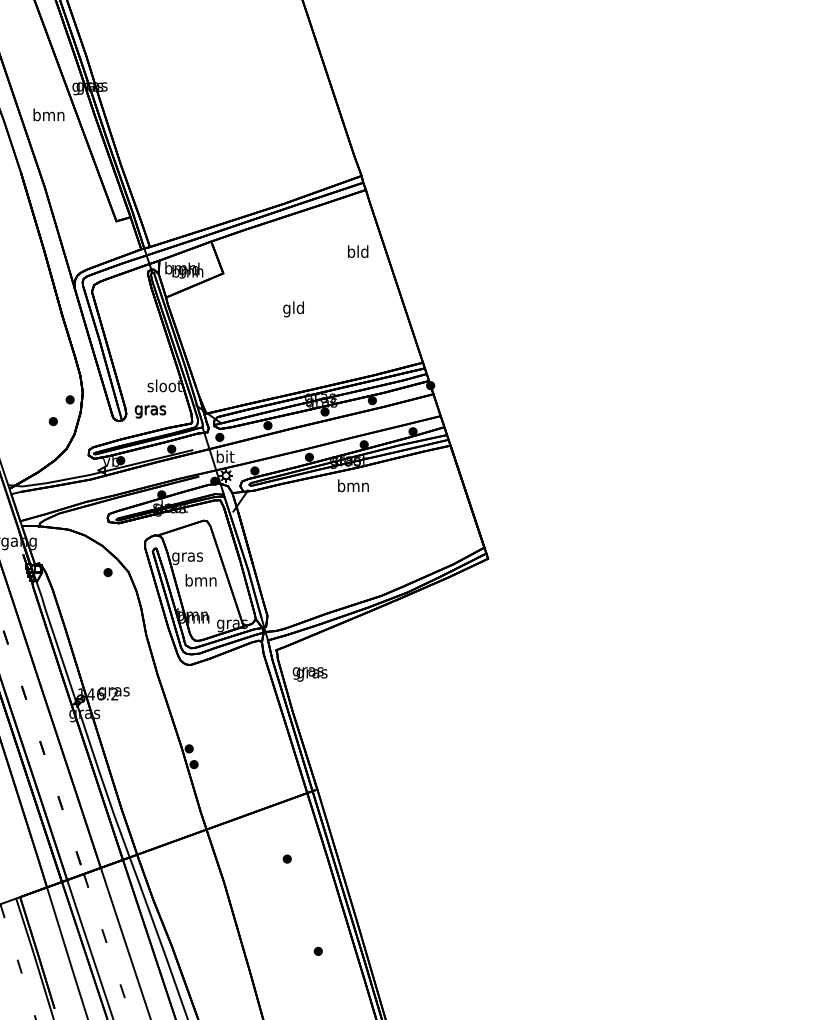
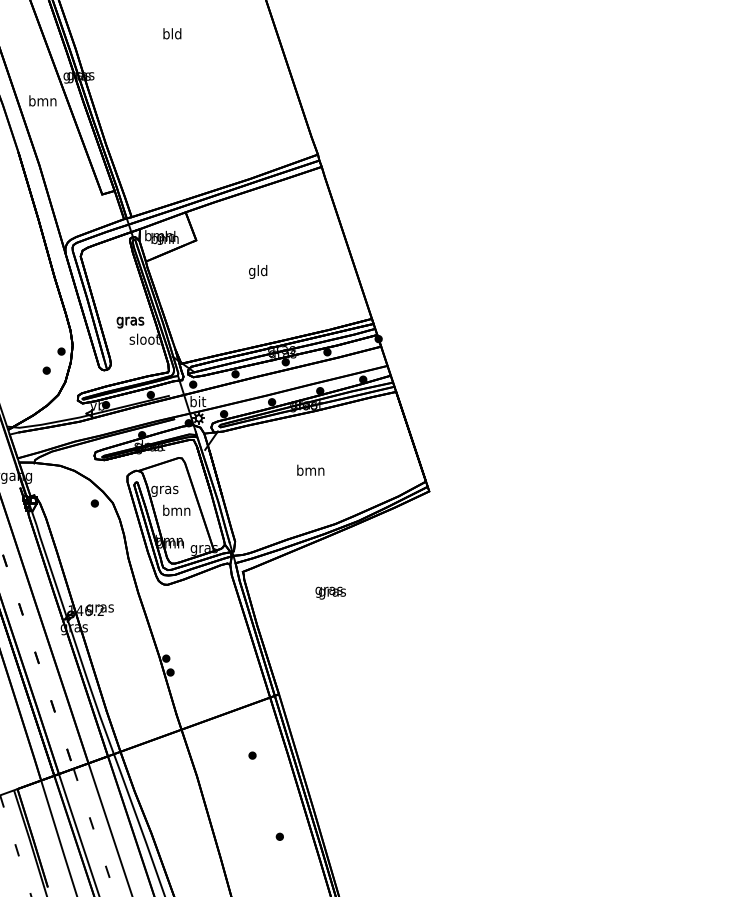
text: (358, 251) -> (172, 33), moved
text: (150, 411) -> (130, 322), moved
text: (353, 485) -> (310, 470), moved
text: (309, 674) -> (330, 593), moved

